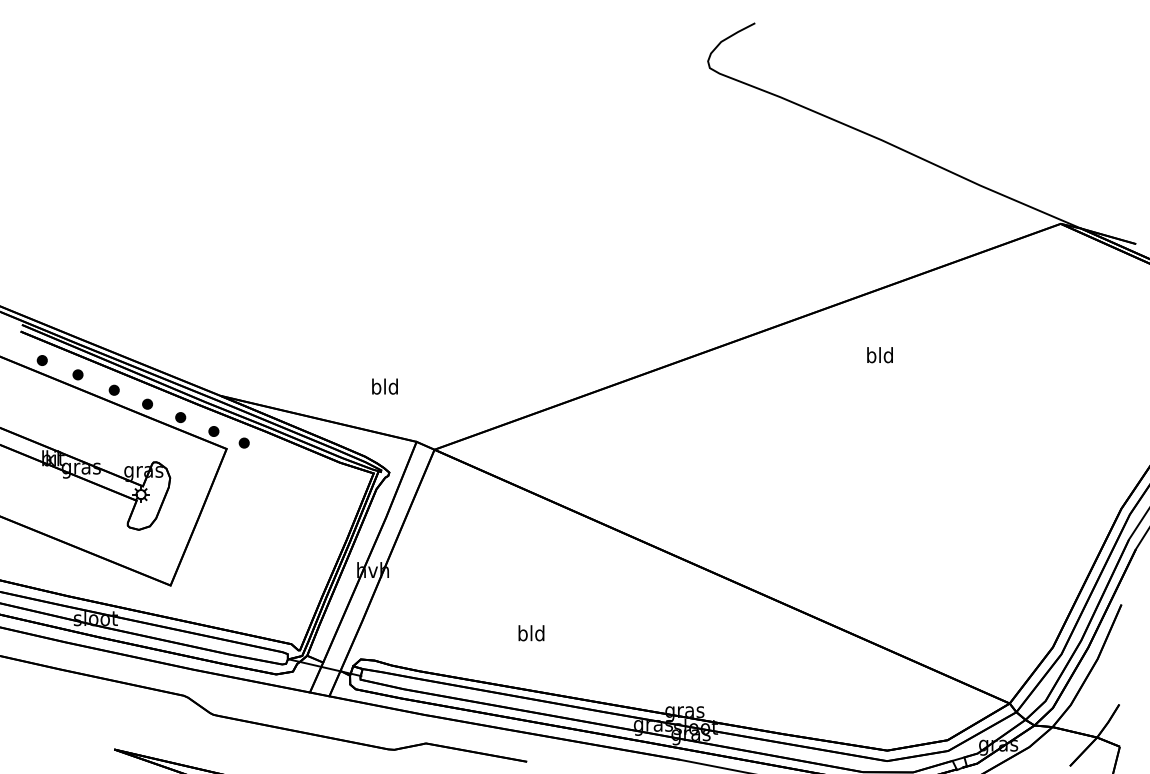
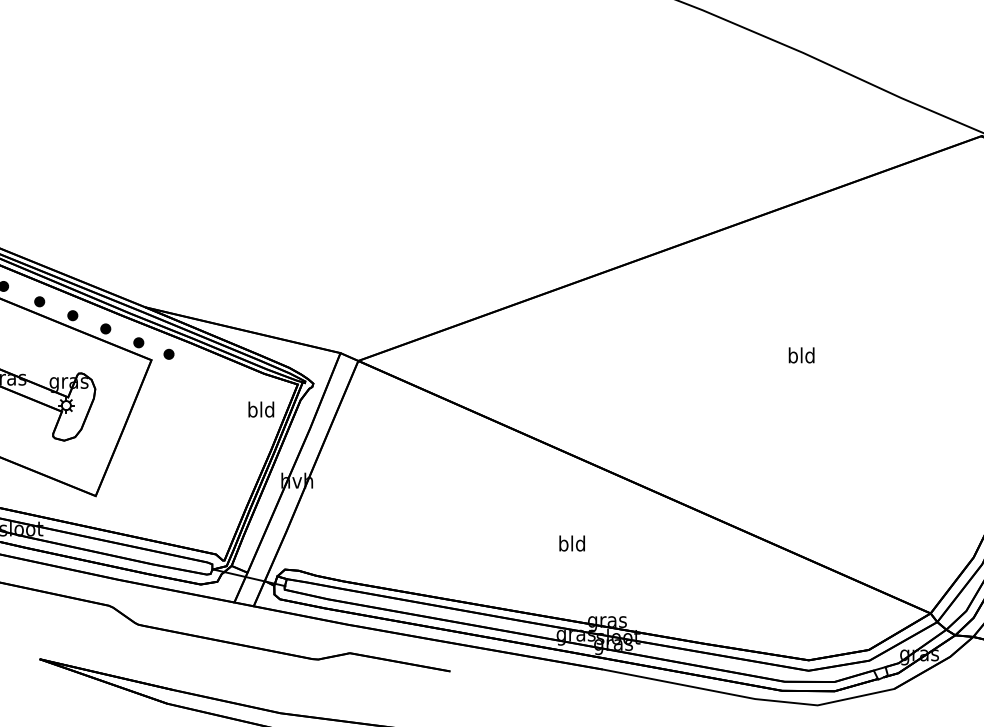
text: (879, 355) -> (801, 355), moved
text: (384, 386) -> (260, 409), moved
text: (531, 633) -> (572, 543), moved

